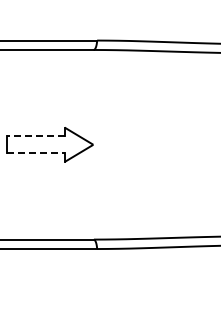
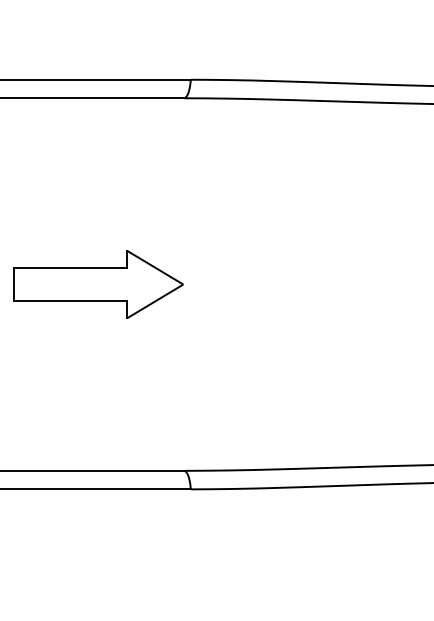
line: (35, 136) -> (69, 268), dashed -> solid
line: (35, 153) -> (69, 301), dashed -> solid

